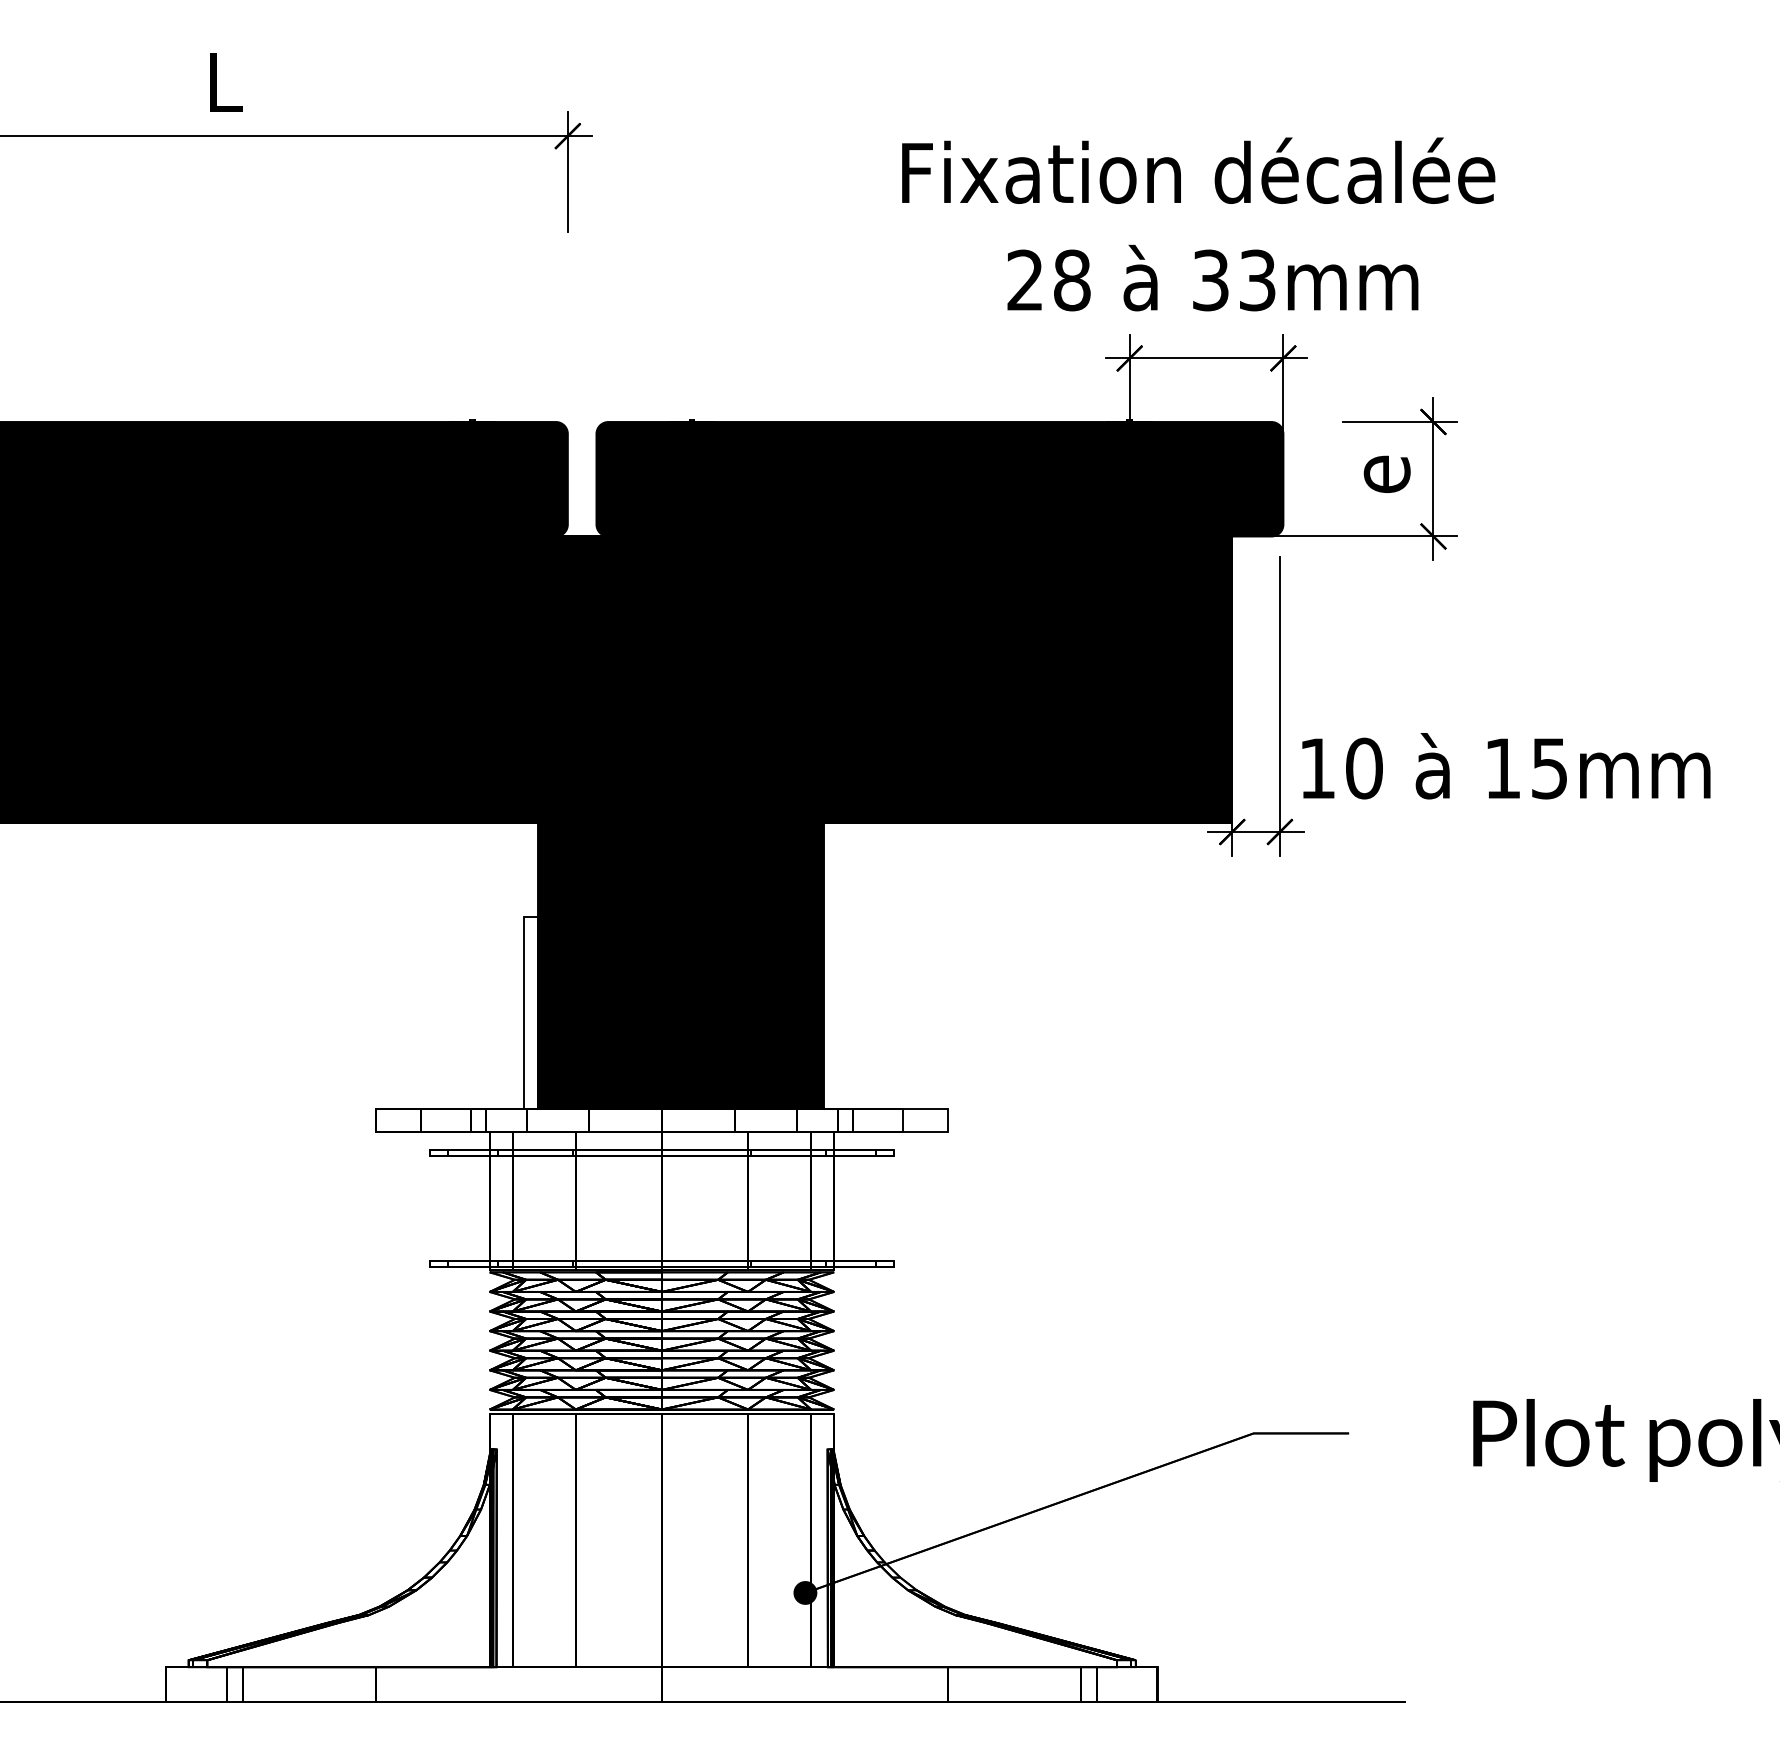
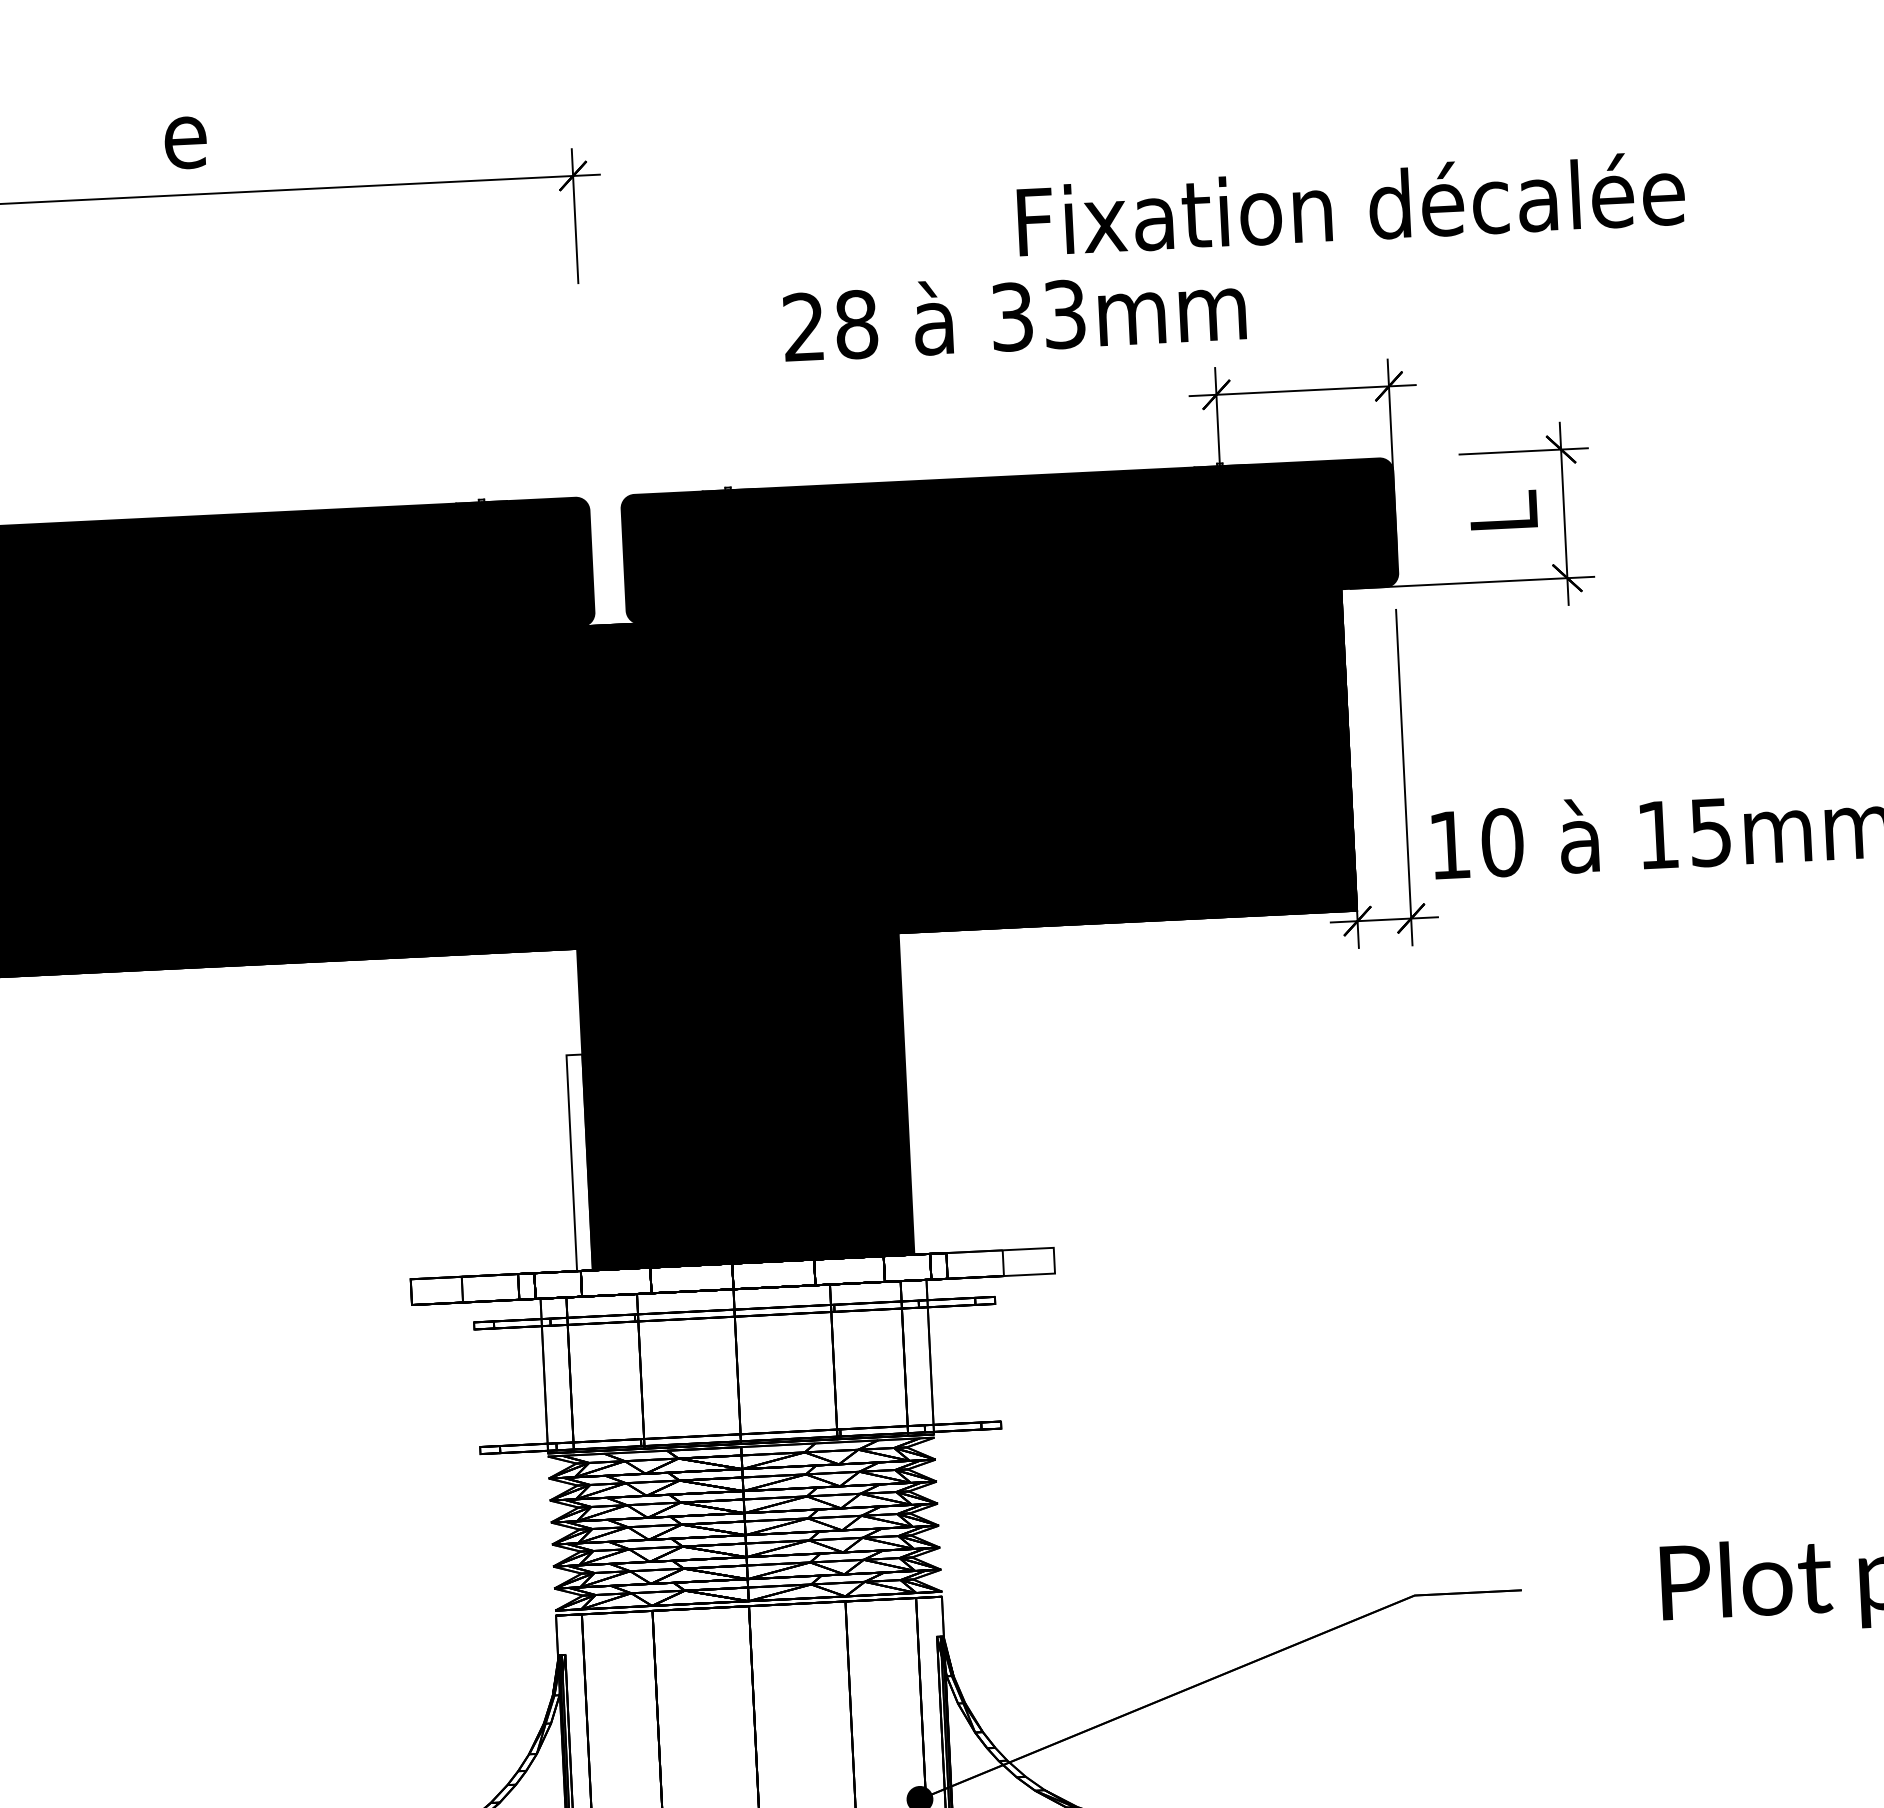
text: (224, 83) -> (184, 135), L -> e
text: (1198, 170) -> (1350, 203), moved
text: (1212, 277) -> (1014, 313), moved
text: (1380, 474) -> (1504, 511), e -> L

